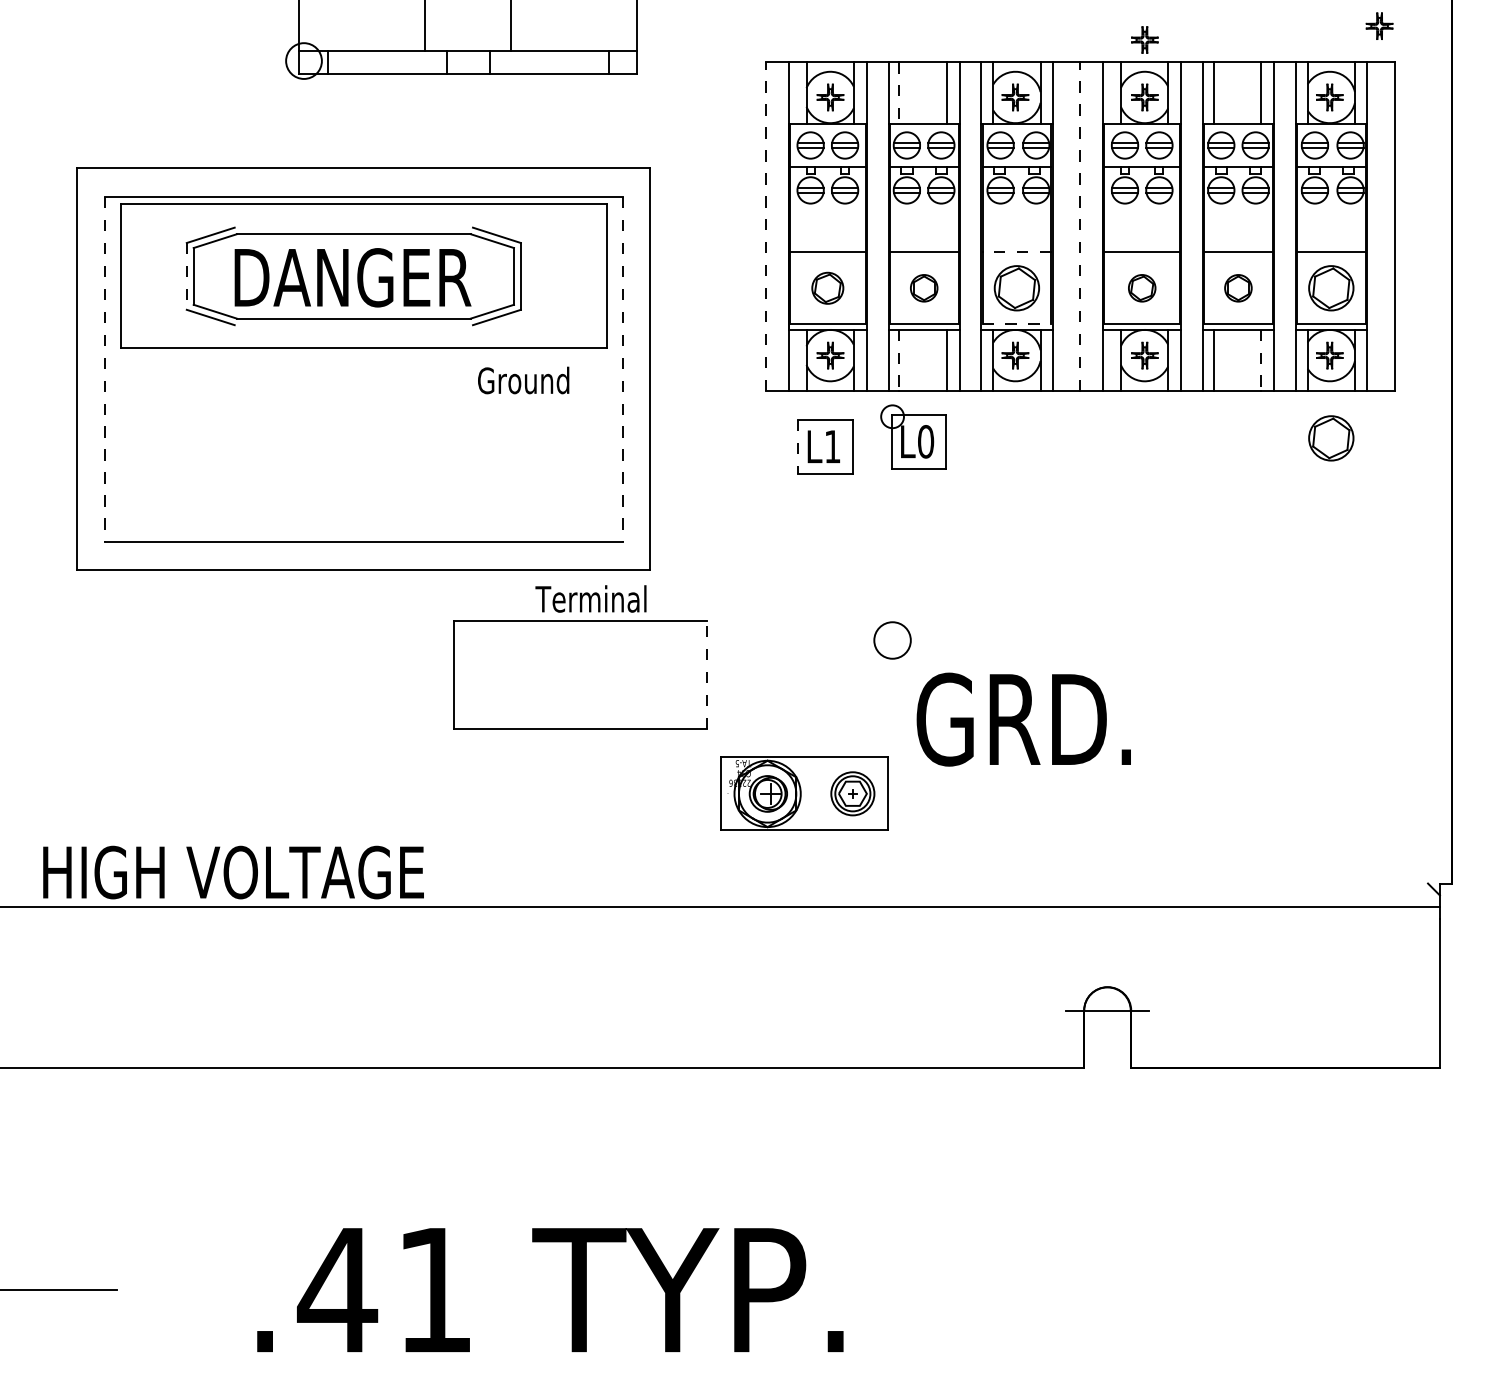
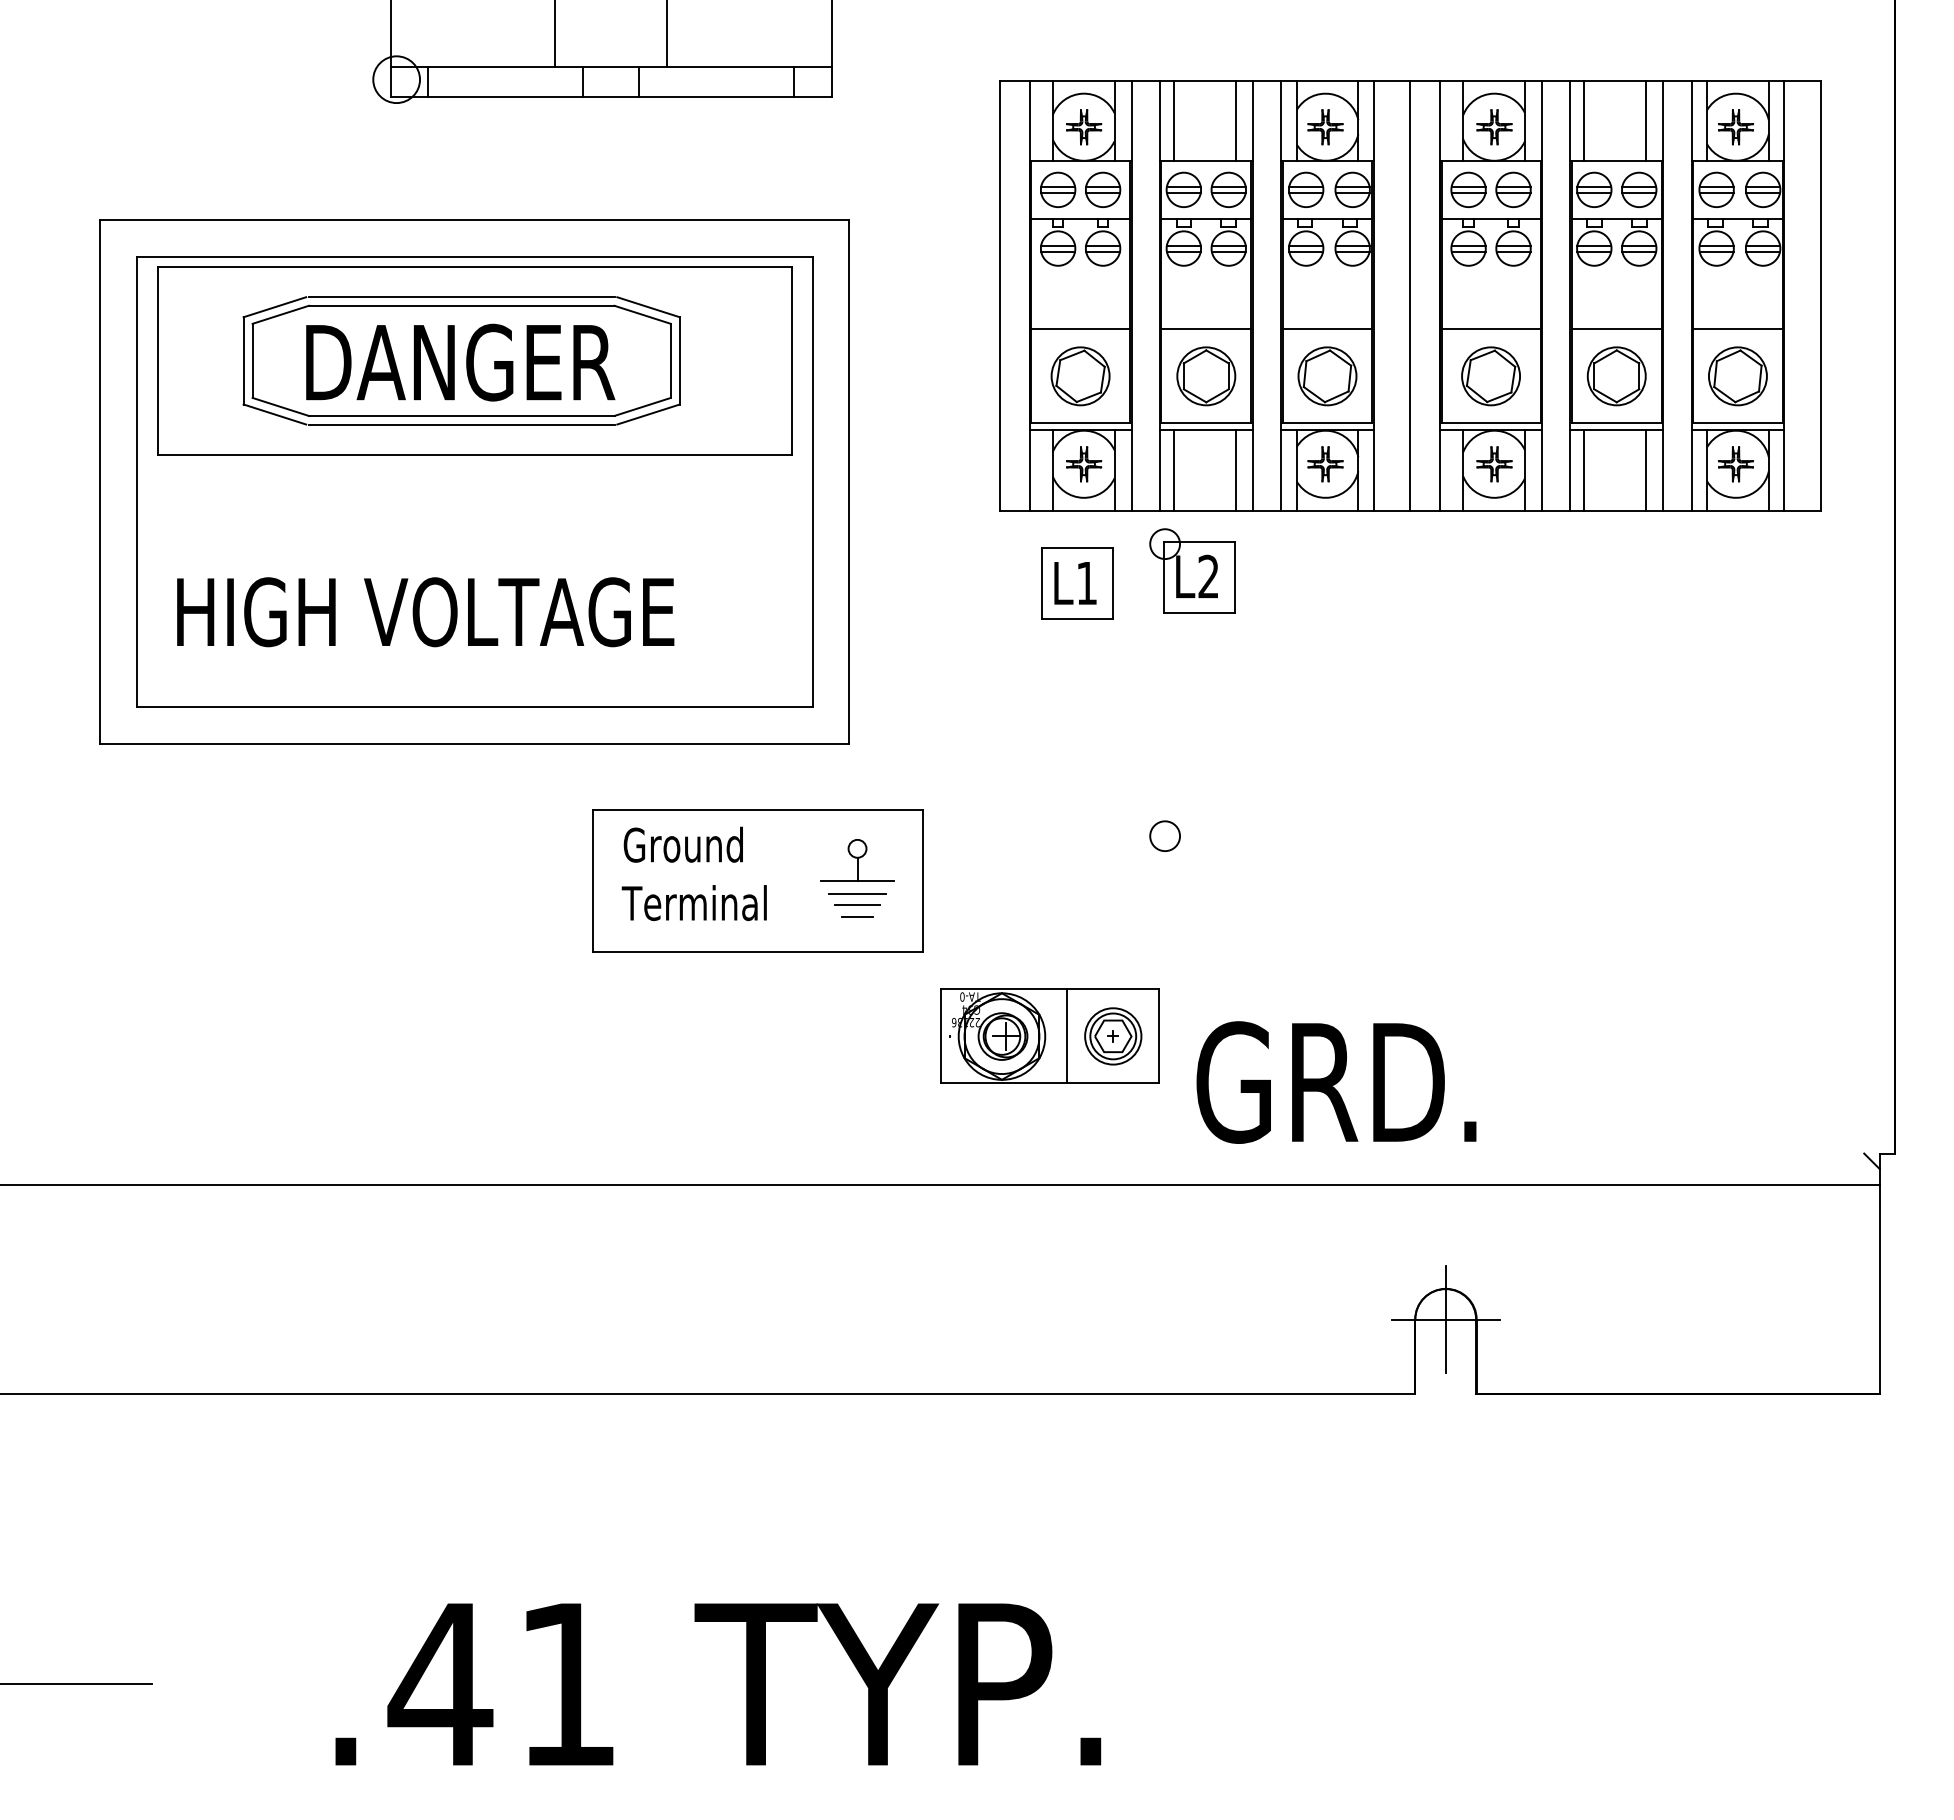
part: (1379, 26) -> (1800, 34), removed
part: (1144, 40) -> (1494, 52), removed
line: (898, 93) -> (1173, 121), dashed -> solid
line: (765, 226) -> (999, 295), dashed -> solid
line: (1080, 226) -> (1410, 295), dashed -> solid
line: (353, 227) -> (461, 296), added
line: (1016, 252) -> (1327, 329), dashed -> solid
line: (186, 276) -> (243, 360), dashed -> solid
part: (827, 288) -> (1080, 376), size x1.43
part: (924, 288) -> (1206, 376), size x1.67
part: (1141, 288) -> (1490, 376), size x1.67
part: (1238, 288) -> (1616, 376), size x1.67
line: (1016, 324) -> (1327, 423), dashed -> solid
line: (353, 325) -> (461, 424), added
line: (898, 360) -> (1173, 470), dashed -> solid
line: (1261, 360) -> (1646, 470), dashed -> solid
line: (105, 369) -> (137, 482), dashed -> solid
line: (622, 369) -> (812, 482), dashed -> solid
text: (522, 380) -> (682, 844), moved
part: (1330, 438) -> (1737, 572), removed
text: (925, 441) -> (1208, 576), L0 -> L2
line: (798, 447) -> (1042, 584), dashed -> solid
text: (590, 598) -> (693, 902), moved
circle: (892, 640) -> (1165, 836), size x0.62
part: (656, 672) -> (857, 878), added
line: (707, 675) -> (923, 881), dashed -> solid
text: (1023, 719) -> (1336, 1082), moved
text: (737, 763) -> (962, 996), TA-5 -> TA-0
line: (817, 793) -> (1067, 1035), added
text: (233, 872) -> (425, 612), moved
line: (1107, 1010) -> (1445, 1319), added

